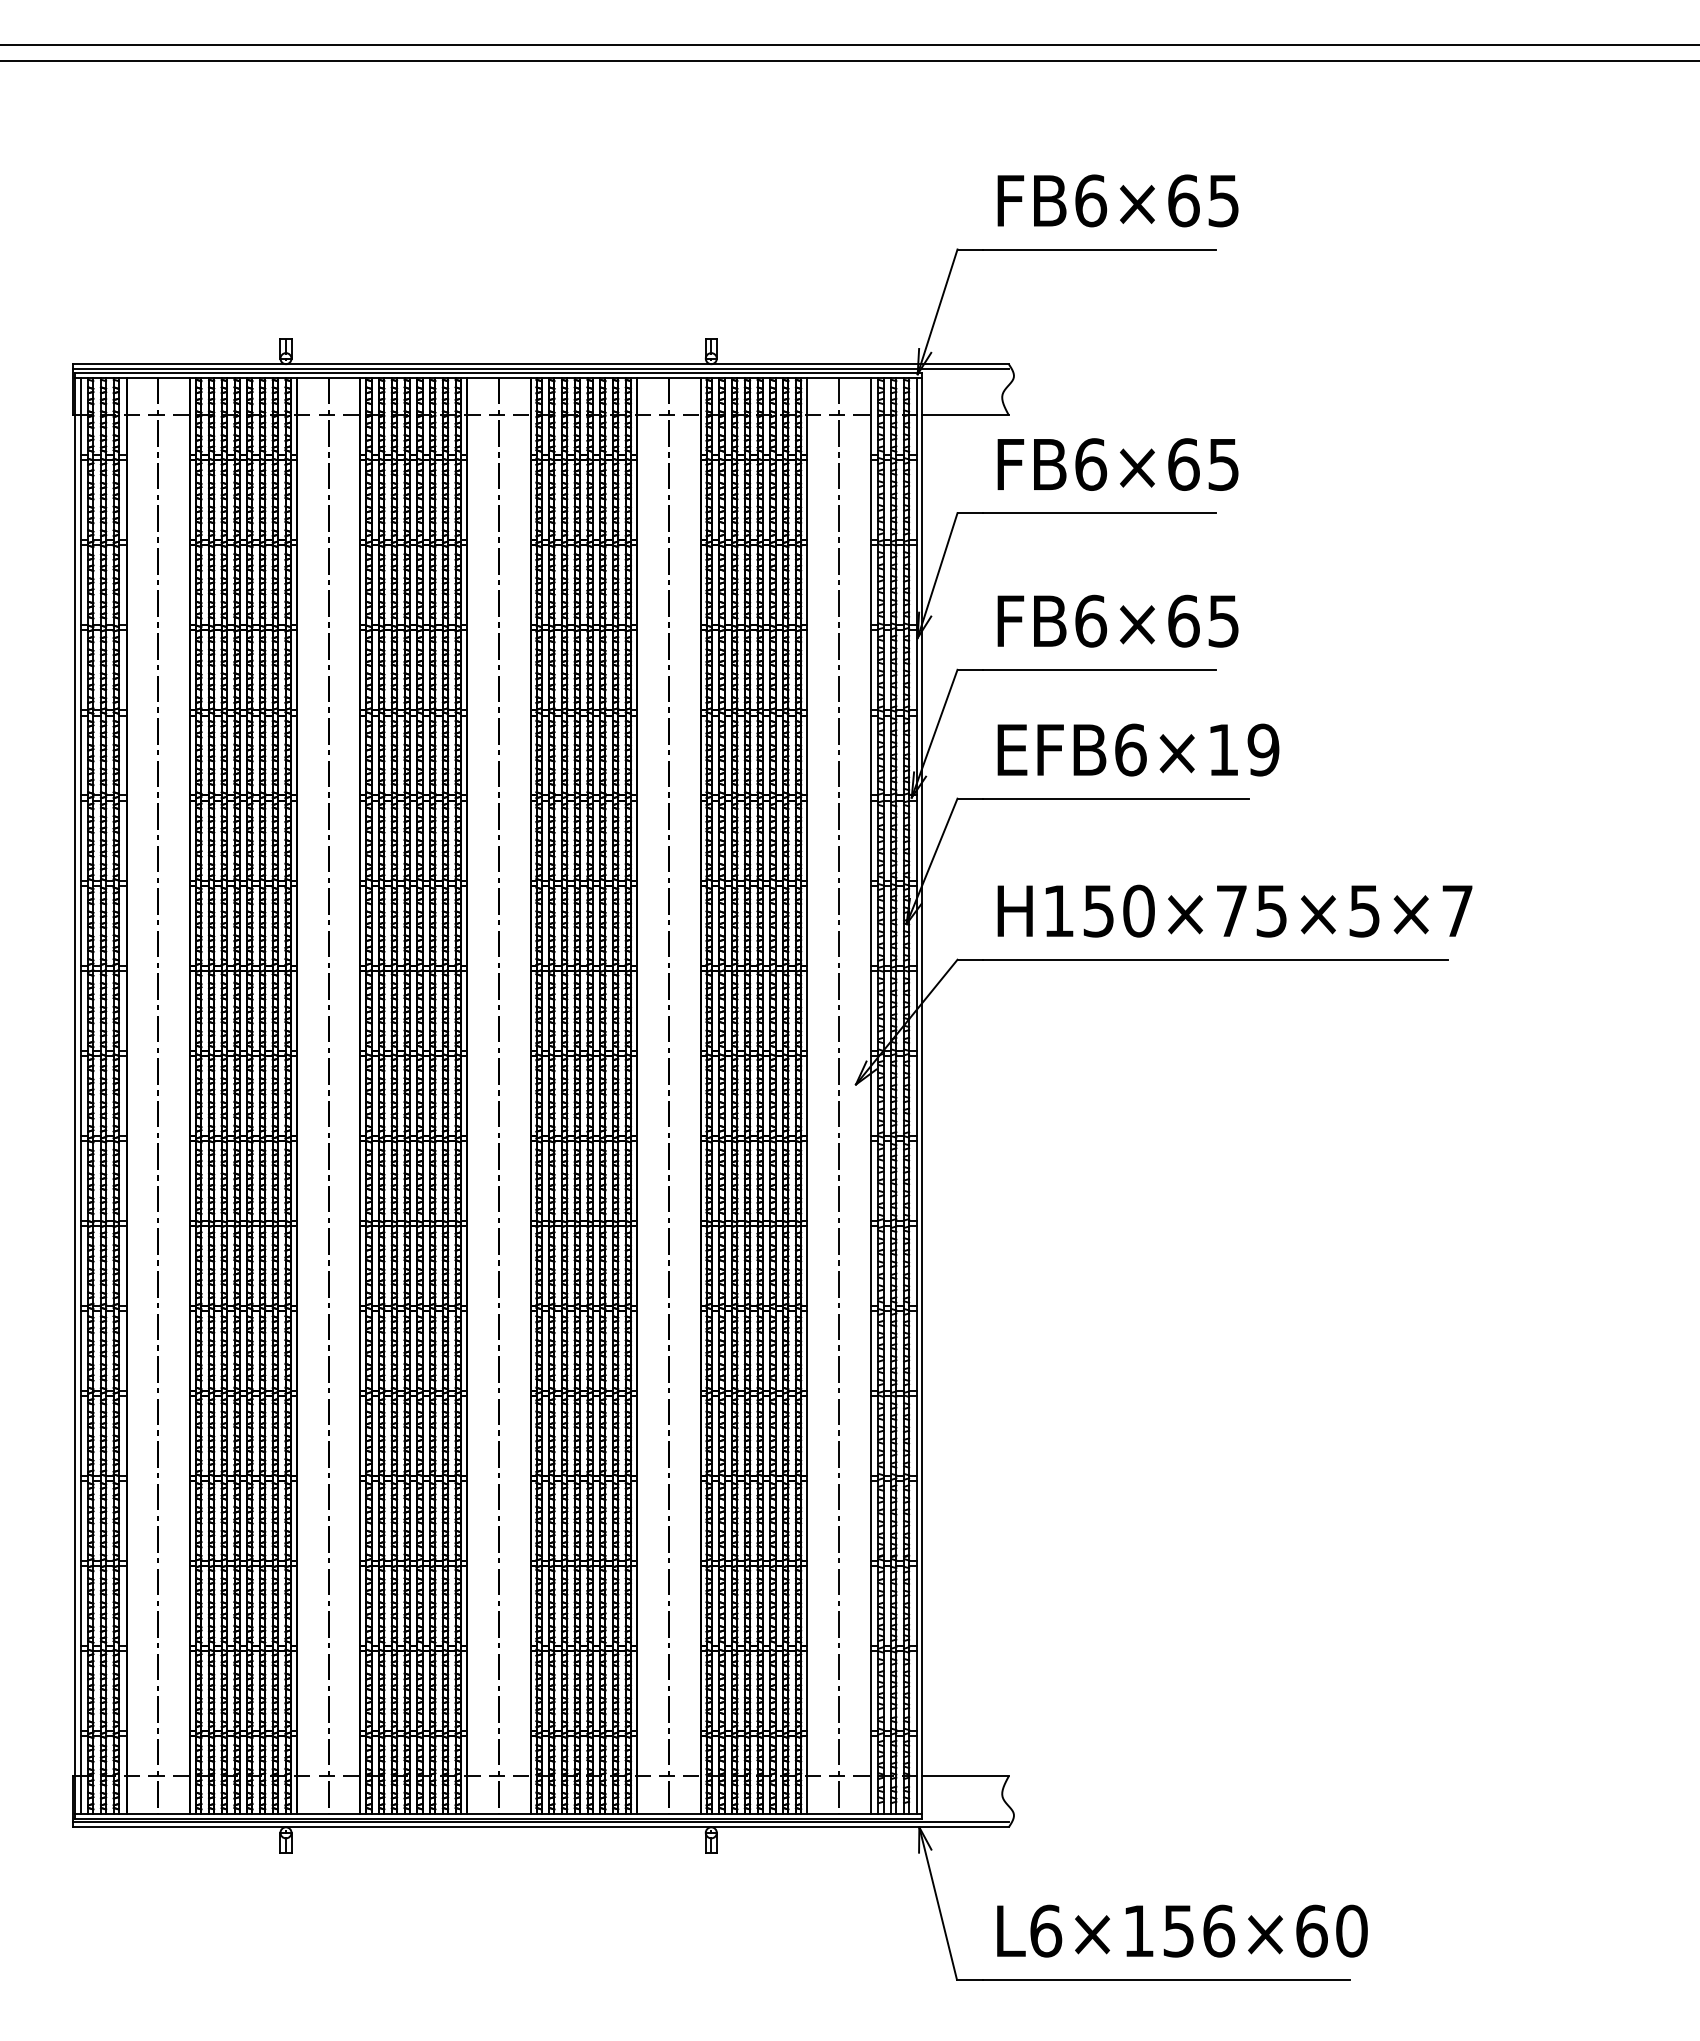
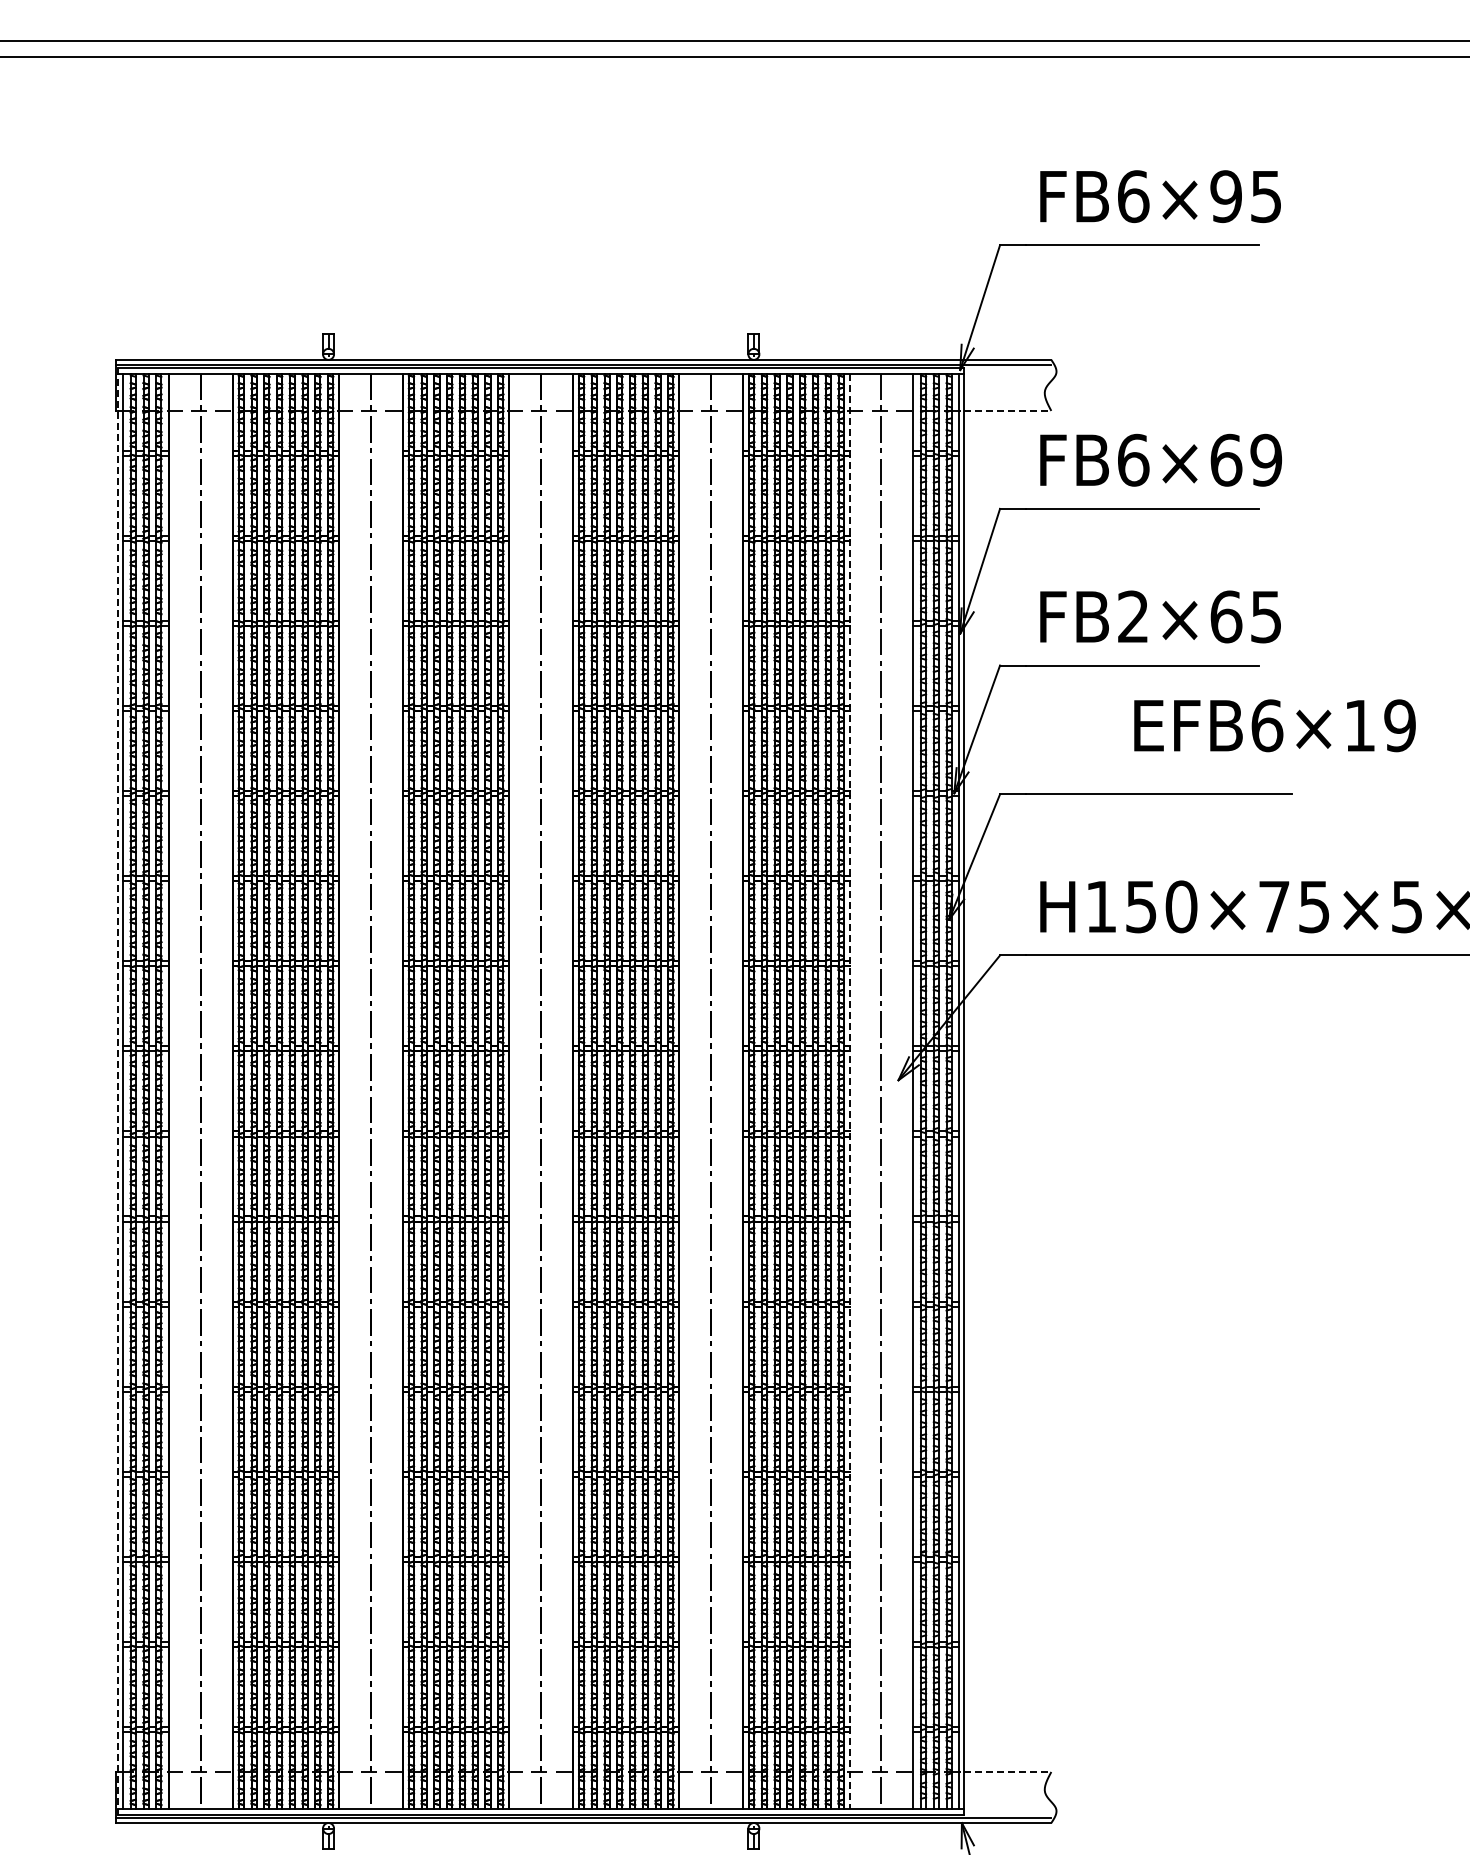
text: (1183, 200) -> (1226, 196), FB6×65 -> FB6×95
line: (965, 415) -> (1008, 411), solid -> dashed
text: (1223, 464) -> (1266, 460), FB6×65 -> FB6×69
text: (1091, 620) -> (1134, 616), FB6×65 -> FB2×65
text: (1138, 749) -> (1275, 725), moved
line: (807, 1095) -> (850, 1091), solid -> dashed
line: (75, 1096) -> (118, 1092), solid -> dashed
line: (965, 1776) -> (1008, 1772), solid -> dashed

